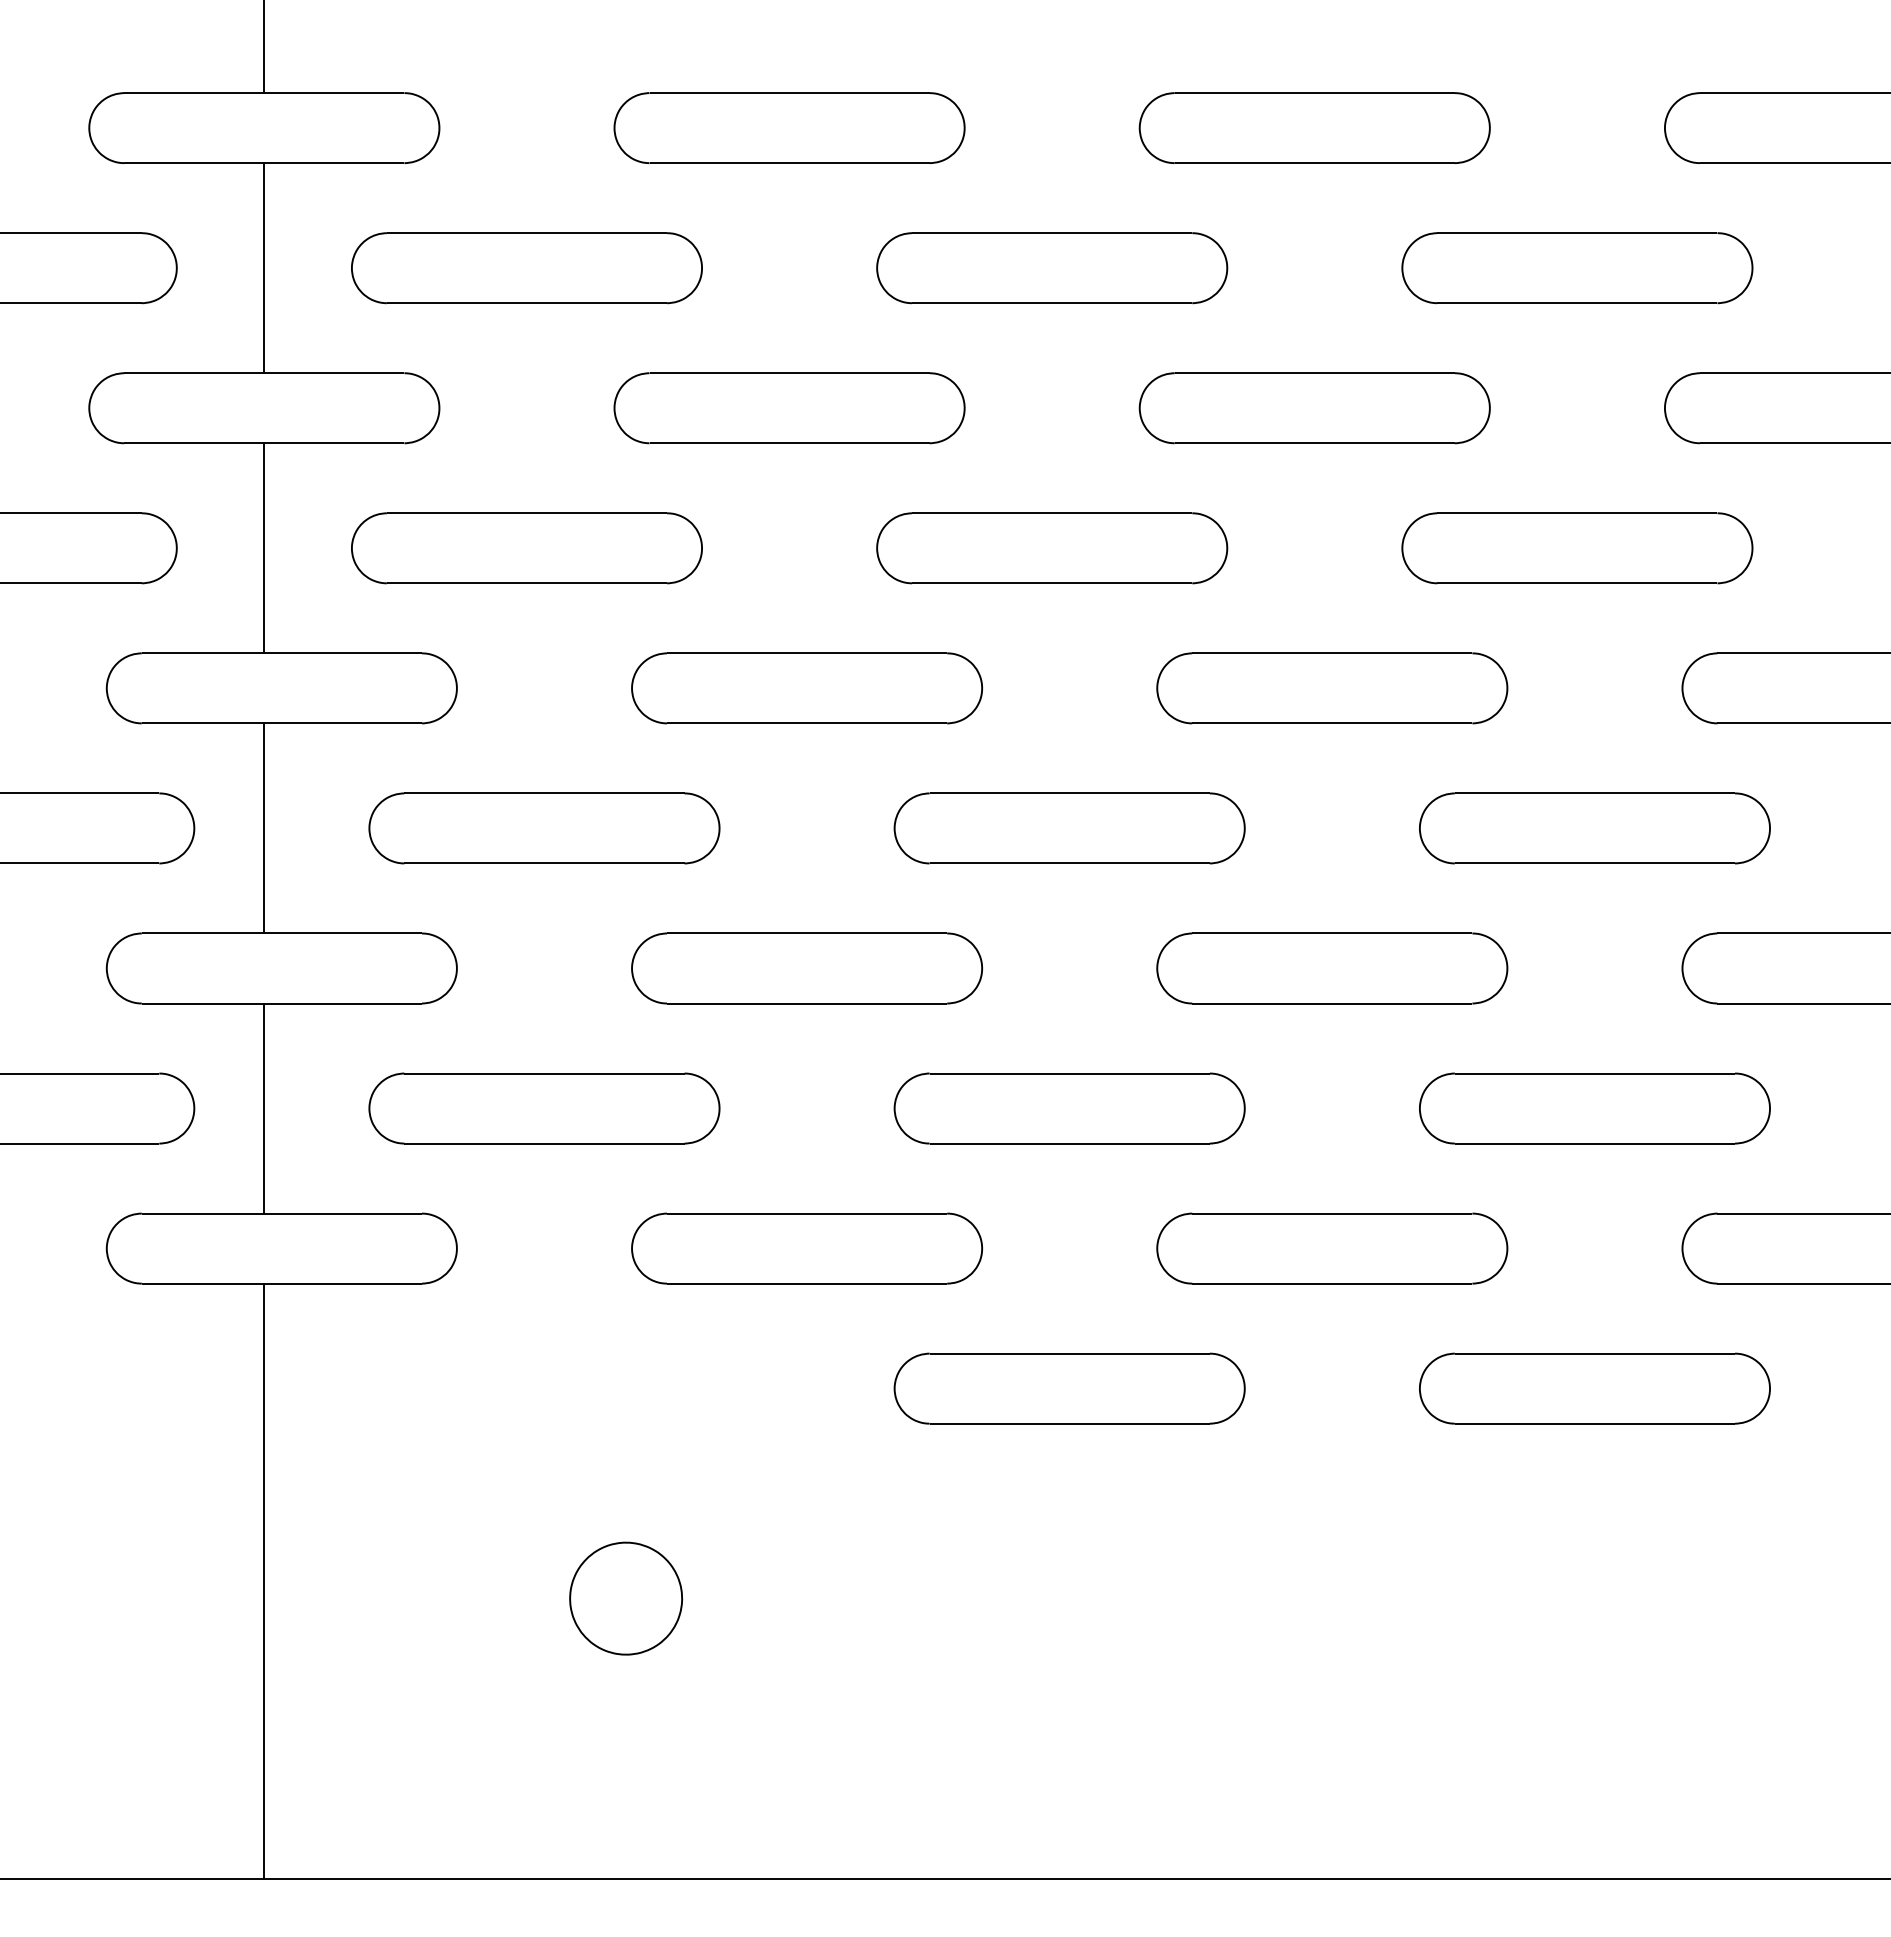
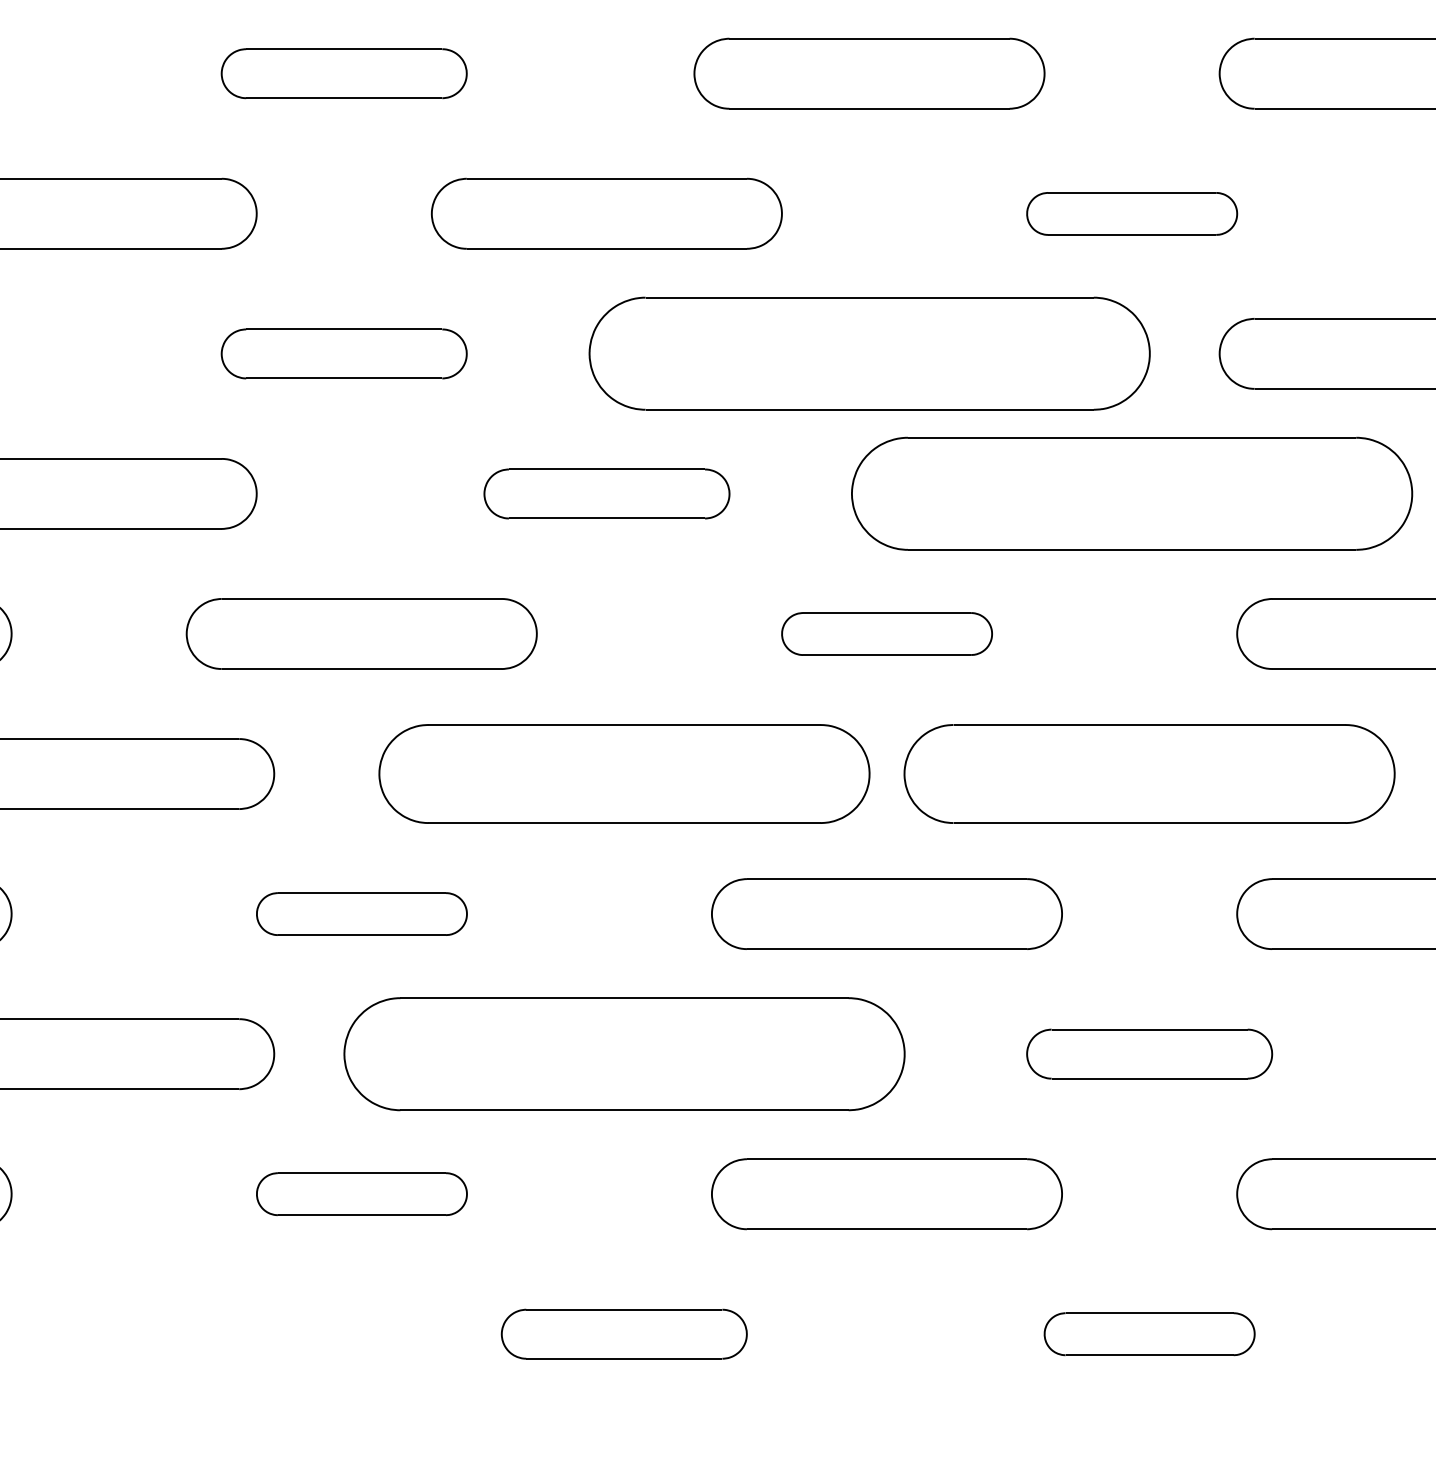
part: (789, 127) -> (344, 73), size x0.7
part: (1577, 268) -> (1132, 214), size x0.6
part: (789, 408) -> (344, 354), size x0.7
part: (1314, 408) -> (869, 354), size x1.6
part: (1052, 548) -> (607, 494), size x0.7
part: (1577, 548) -> (1132, 494), size x1.6
part: (1332, 688) -> (887, 634), size x0.6
part: (1069, 828) -> (624, 774), size x1.4
part: (1594, 828) -> (1149, 774), size x1.4
part: (807, 968) -> (362, 914), size x0.6
part: (1069, 1108) -> (624, 1054), size x1.6
part: (1594, 1108) -> (1149, 1054), size x0.7
part: (807, 1248) -> (362, 1194), size x0.6
part: (1069, 1388) -> (624, 1334), size x0.7
part: (1594, 1388) -> (1149, 1334), size x0.6

